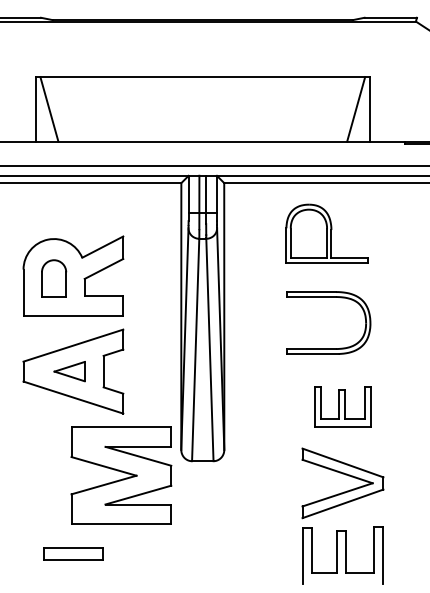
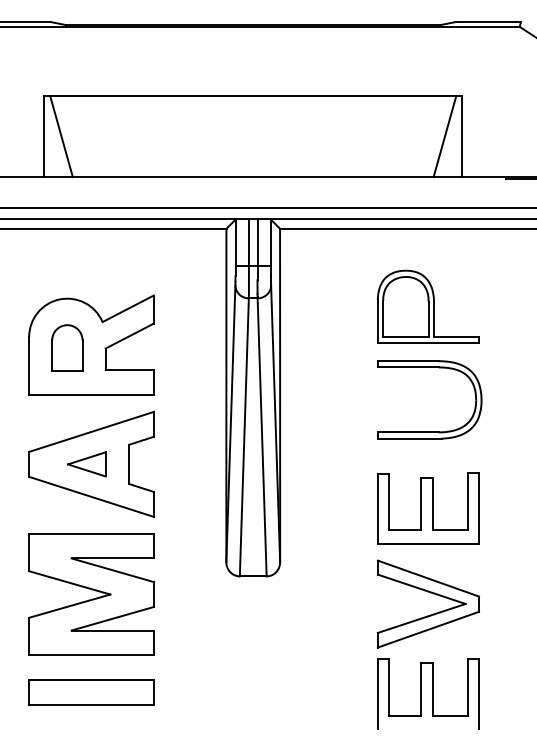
part: (326, 233) -> (427, 306), moved
part: (328, 297) -> (429, 368), moved
part: (342, 406) -> (427, 508), size x1.43
part: (121, 475) -> (91, 594), moved
part: (73, 553) -> (91, 691), size x1.67

